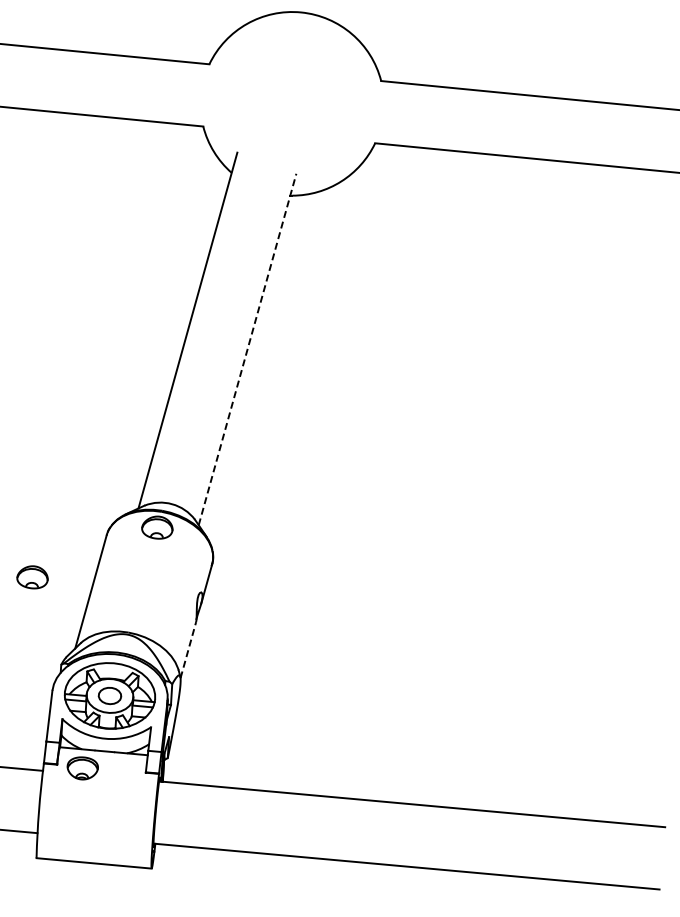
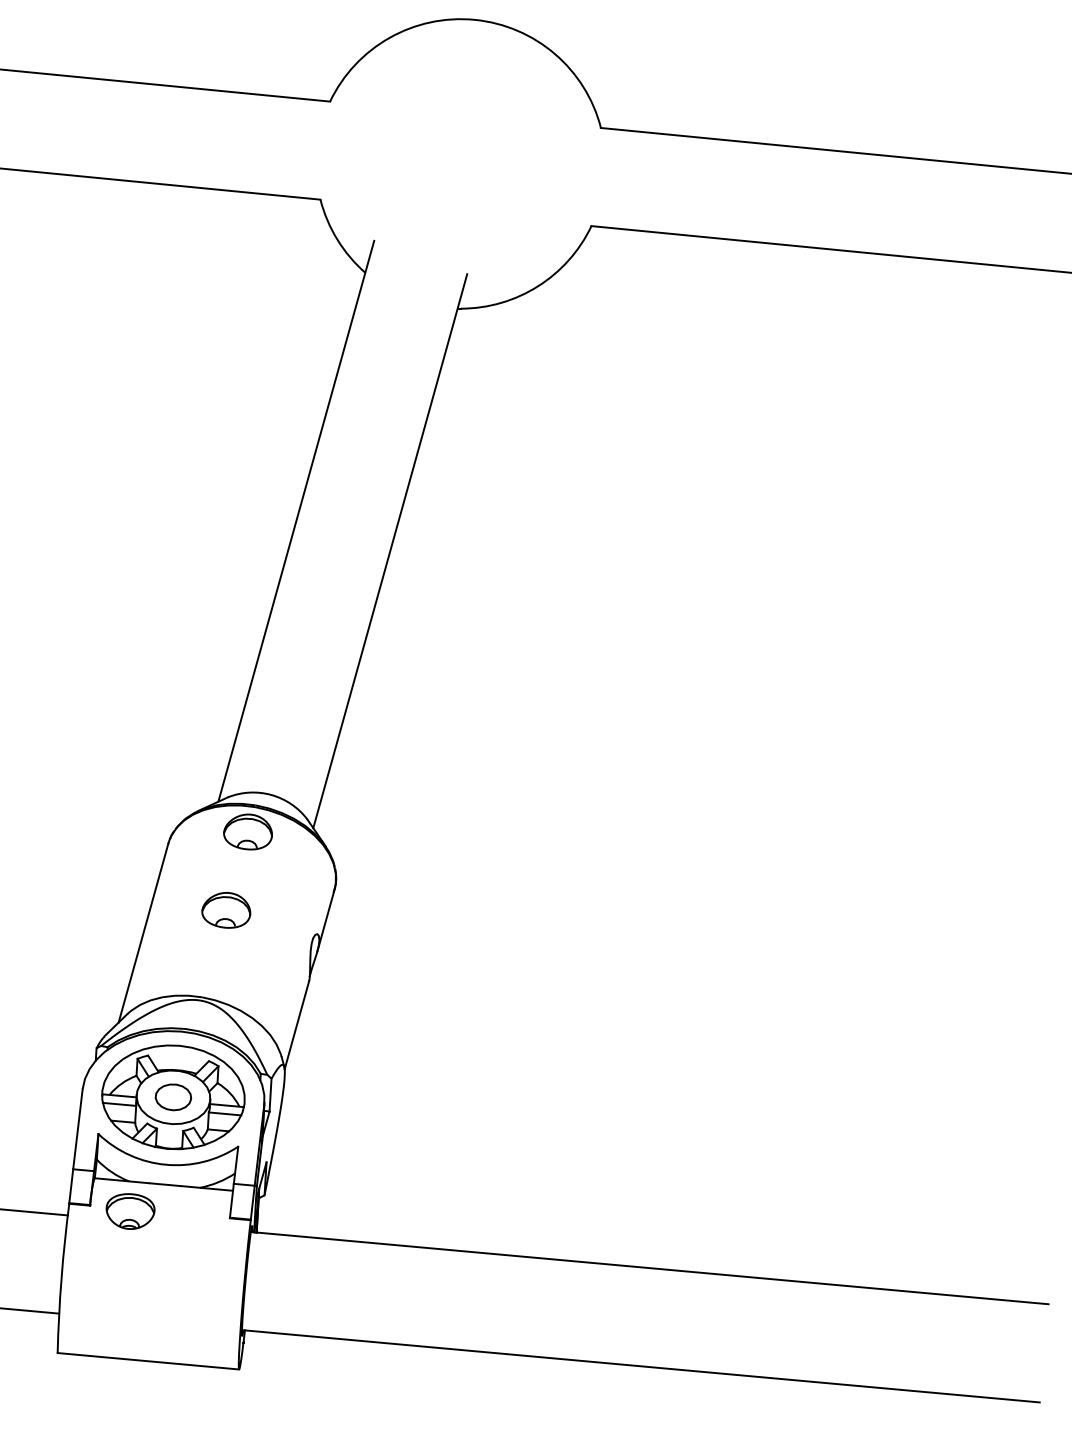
line: (247, 349) -> (390, 551), dashed -> solid
part: (32, 577) -> (226, 910), moved
line: (188, 649) -> (297, 1024), dashed -> solid

